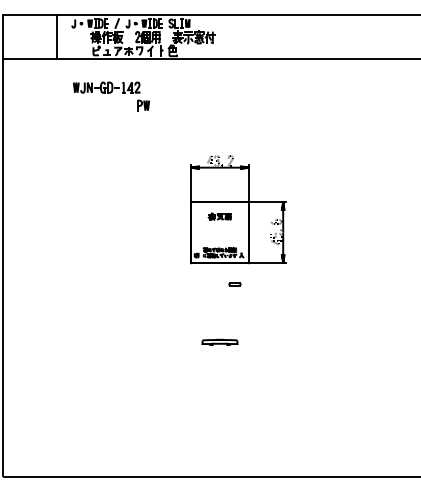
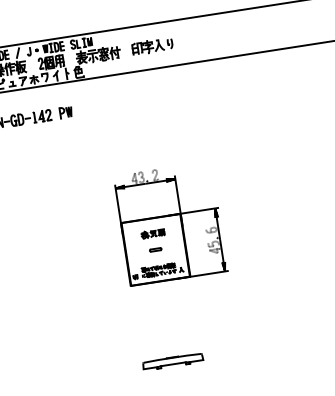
part: (246, 36) -> (151, 45), added
part: (143, 105) -> (66, 112), moved
part: (234, 284) -> (155, 249), moved
part: (219, 342) -> (172, 362), size x1.67

